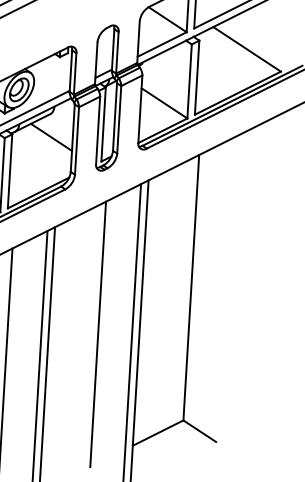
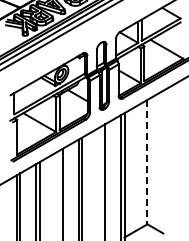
line: (191, 288) -> (147, 162), solid -> dashed

